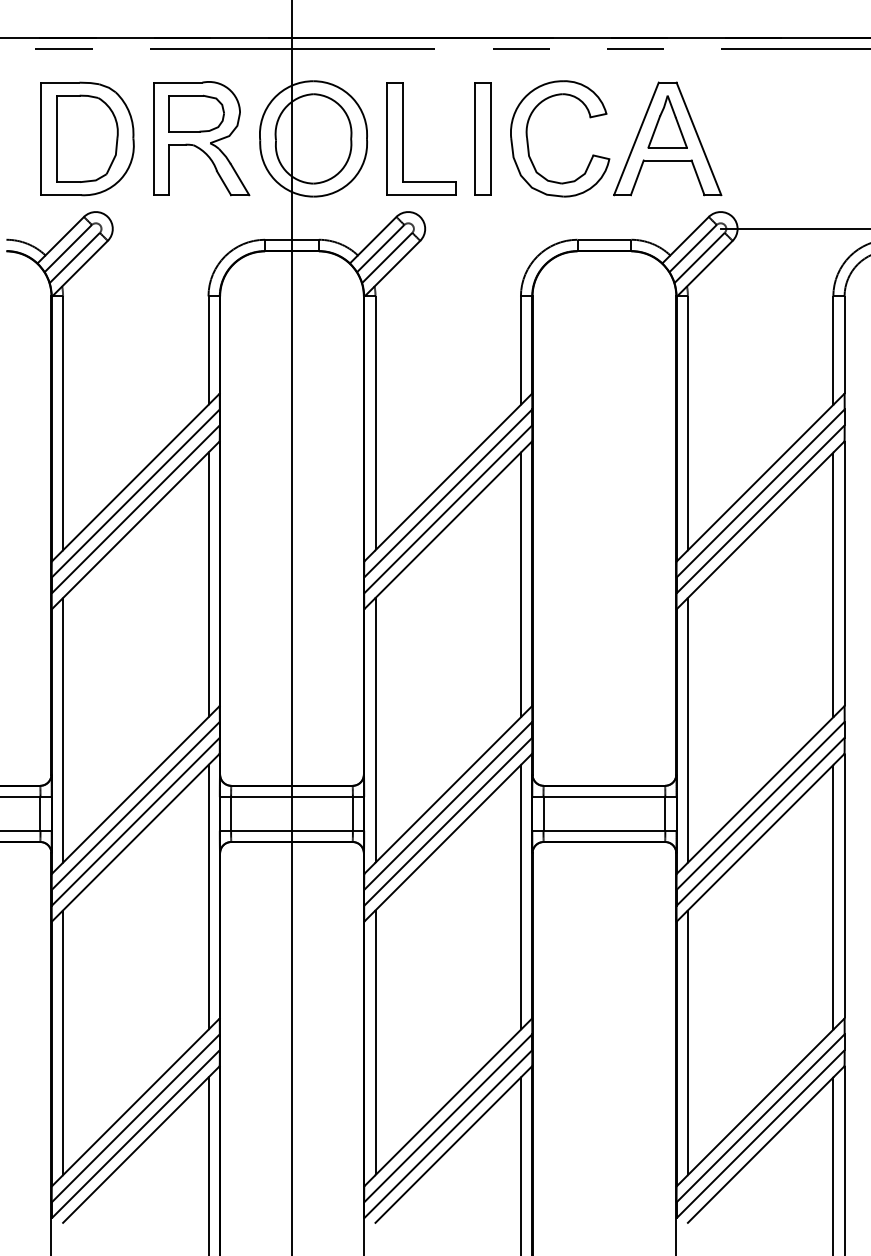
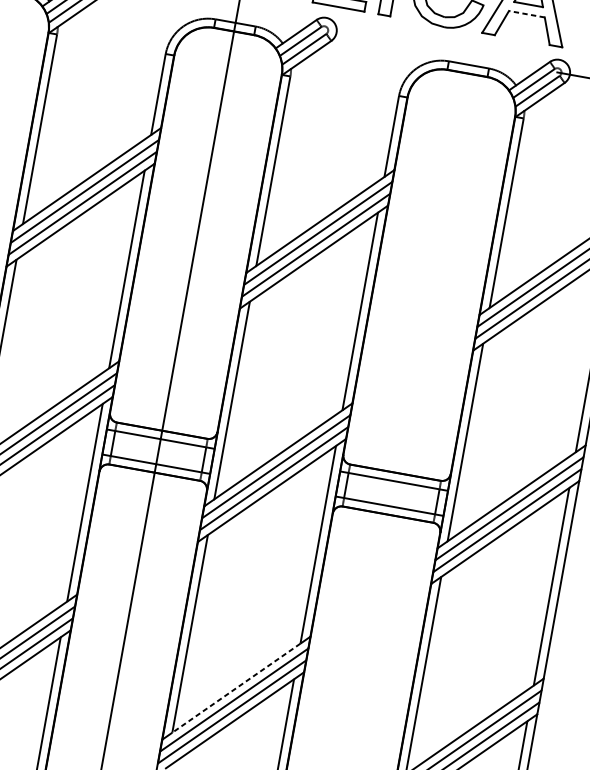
line: (667, 160) -> (526, 14), solid -> dashed
line: (448, 1102) -> (236, 688), solid -> dashed

